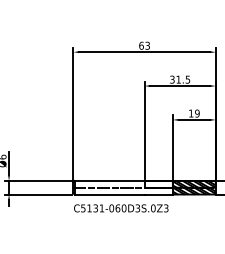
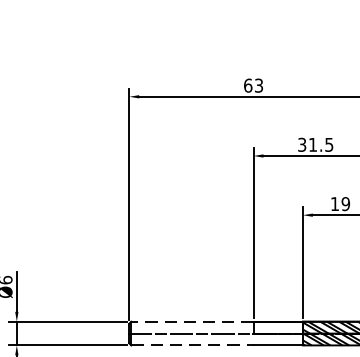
line: (109, 180) -> (192, 320), solid -> dashed
line: (110, 194) -> (194, 345), solid -> dashed

